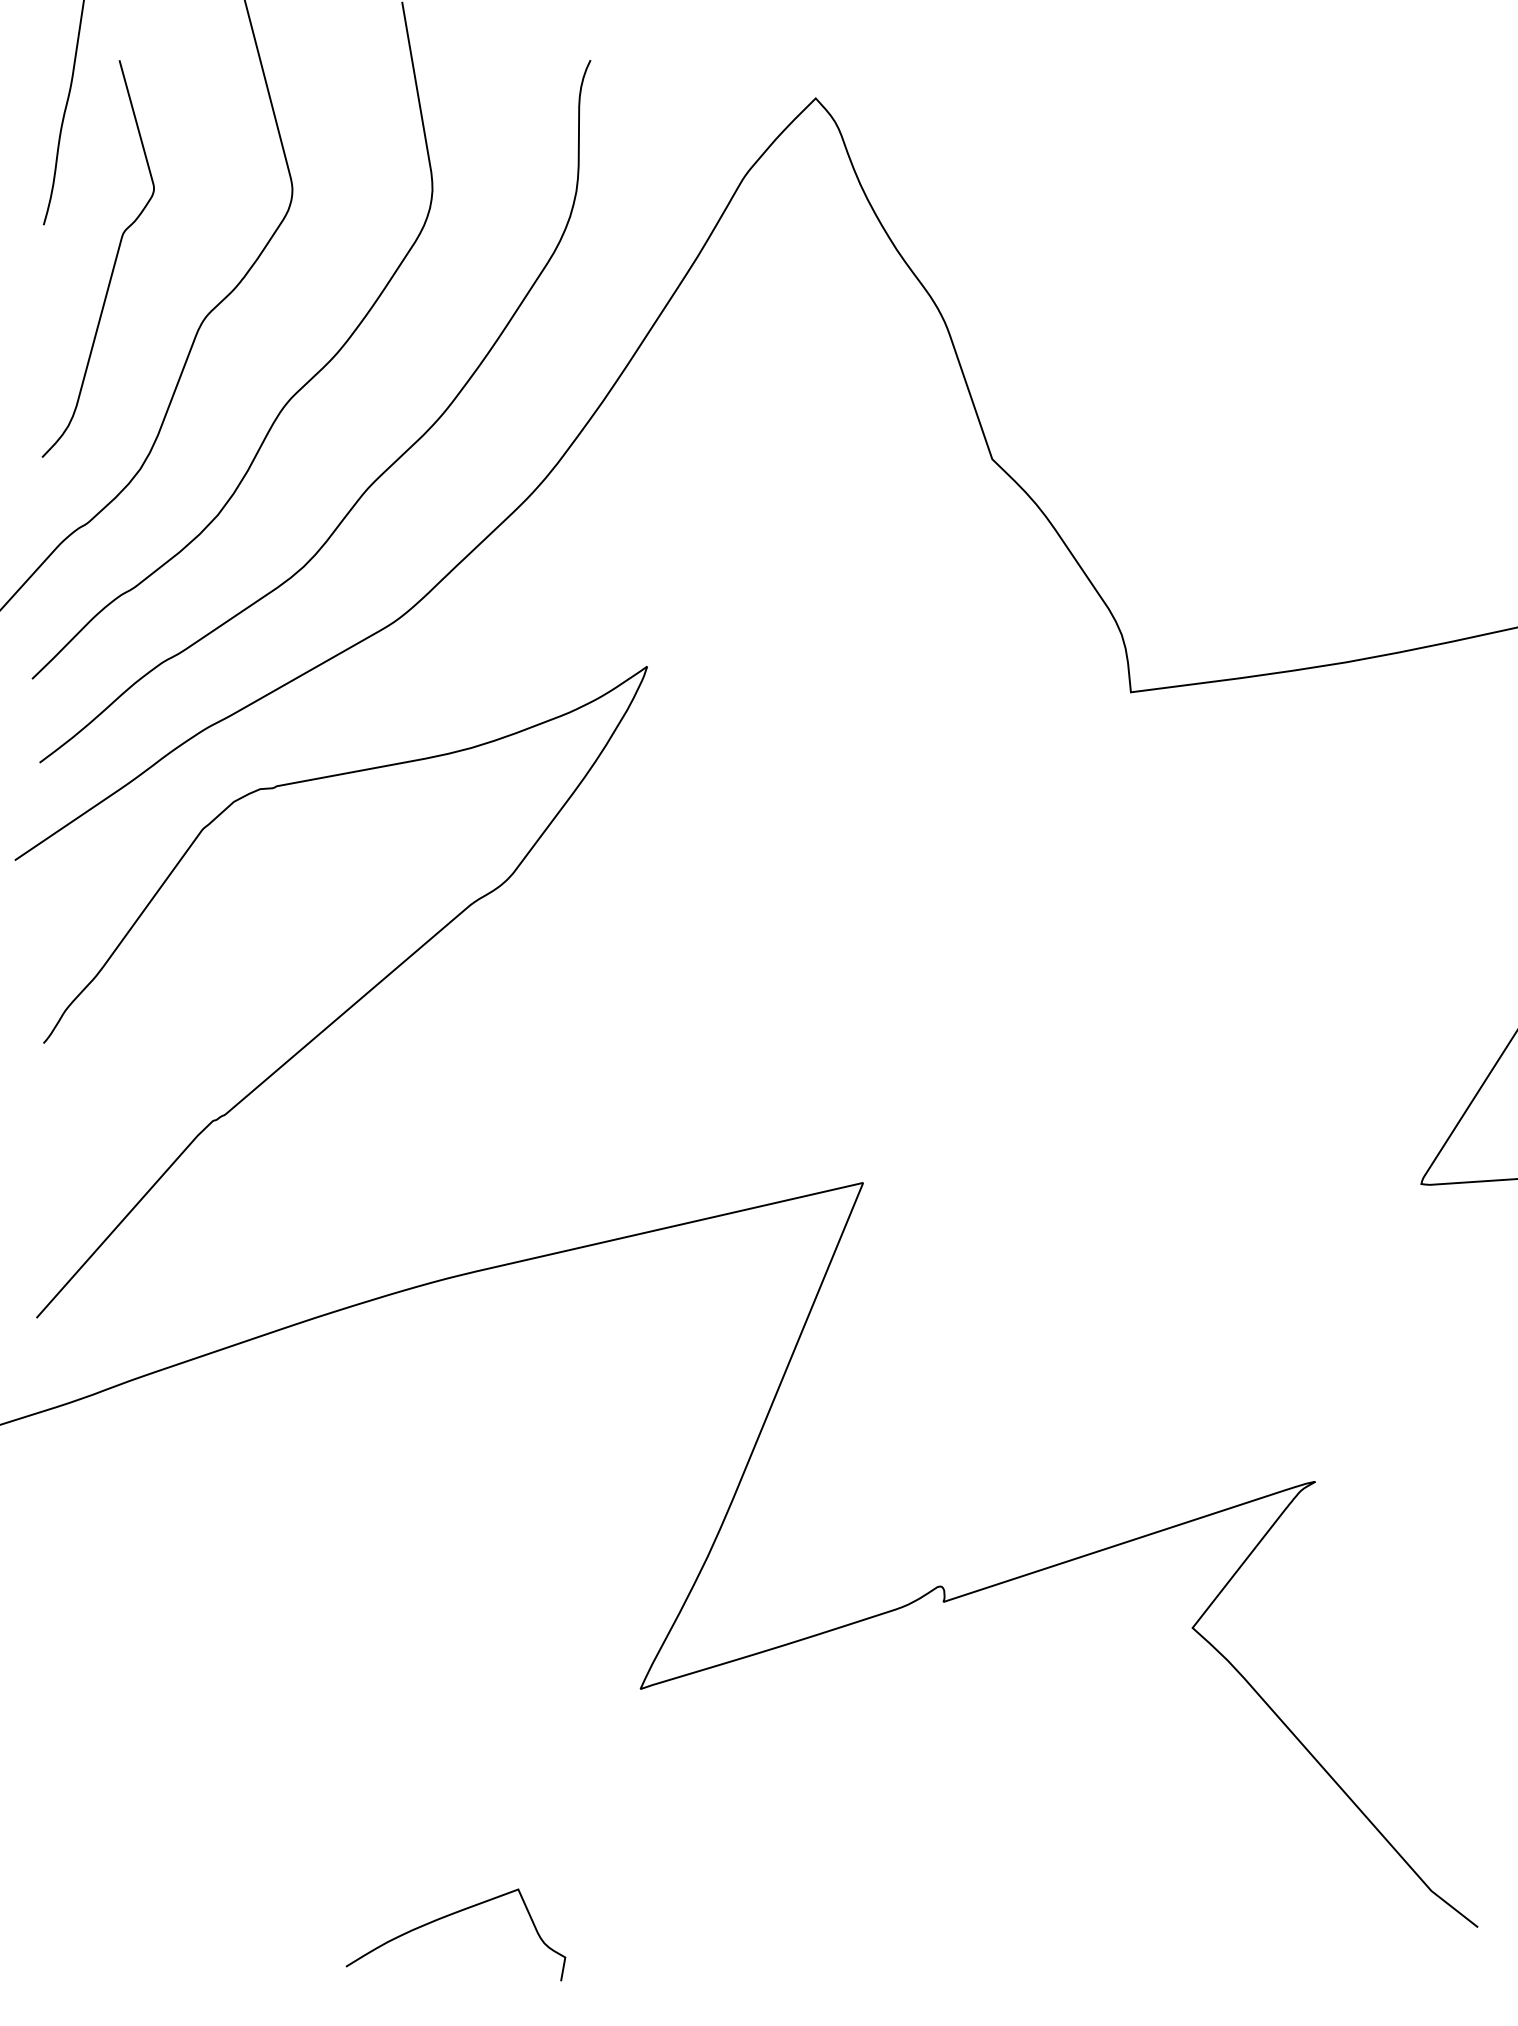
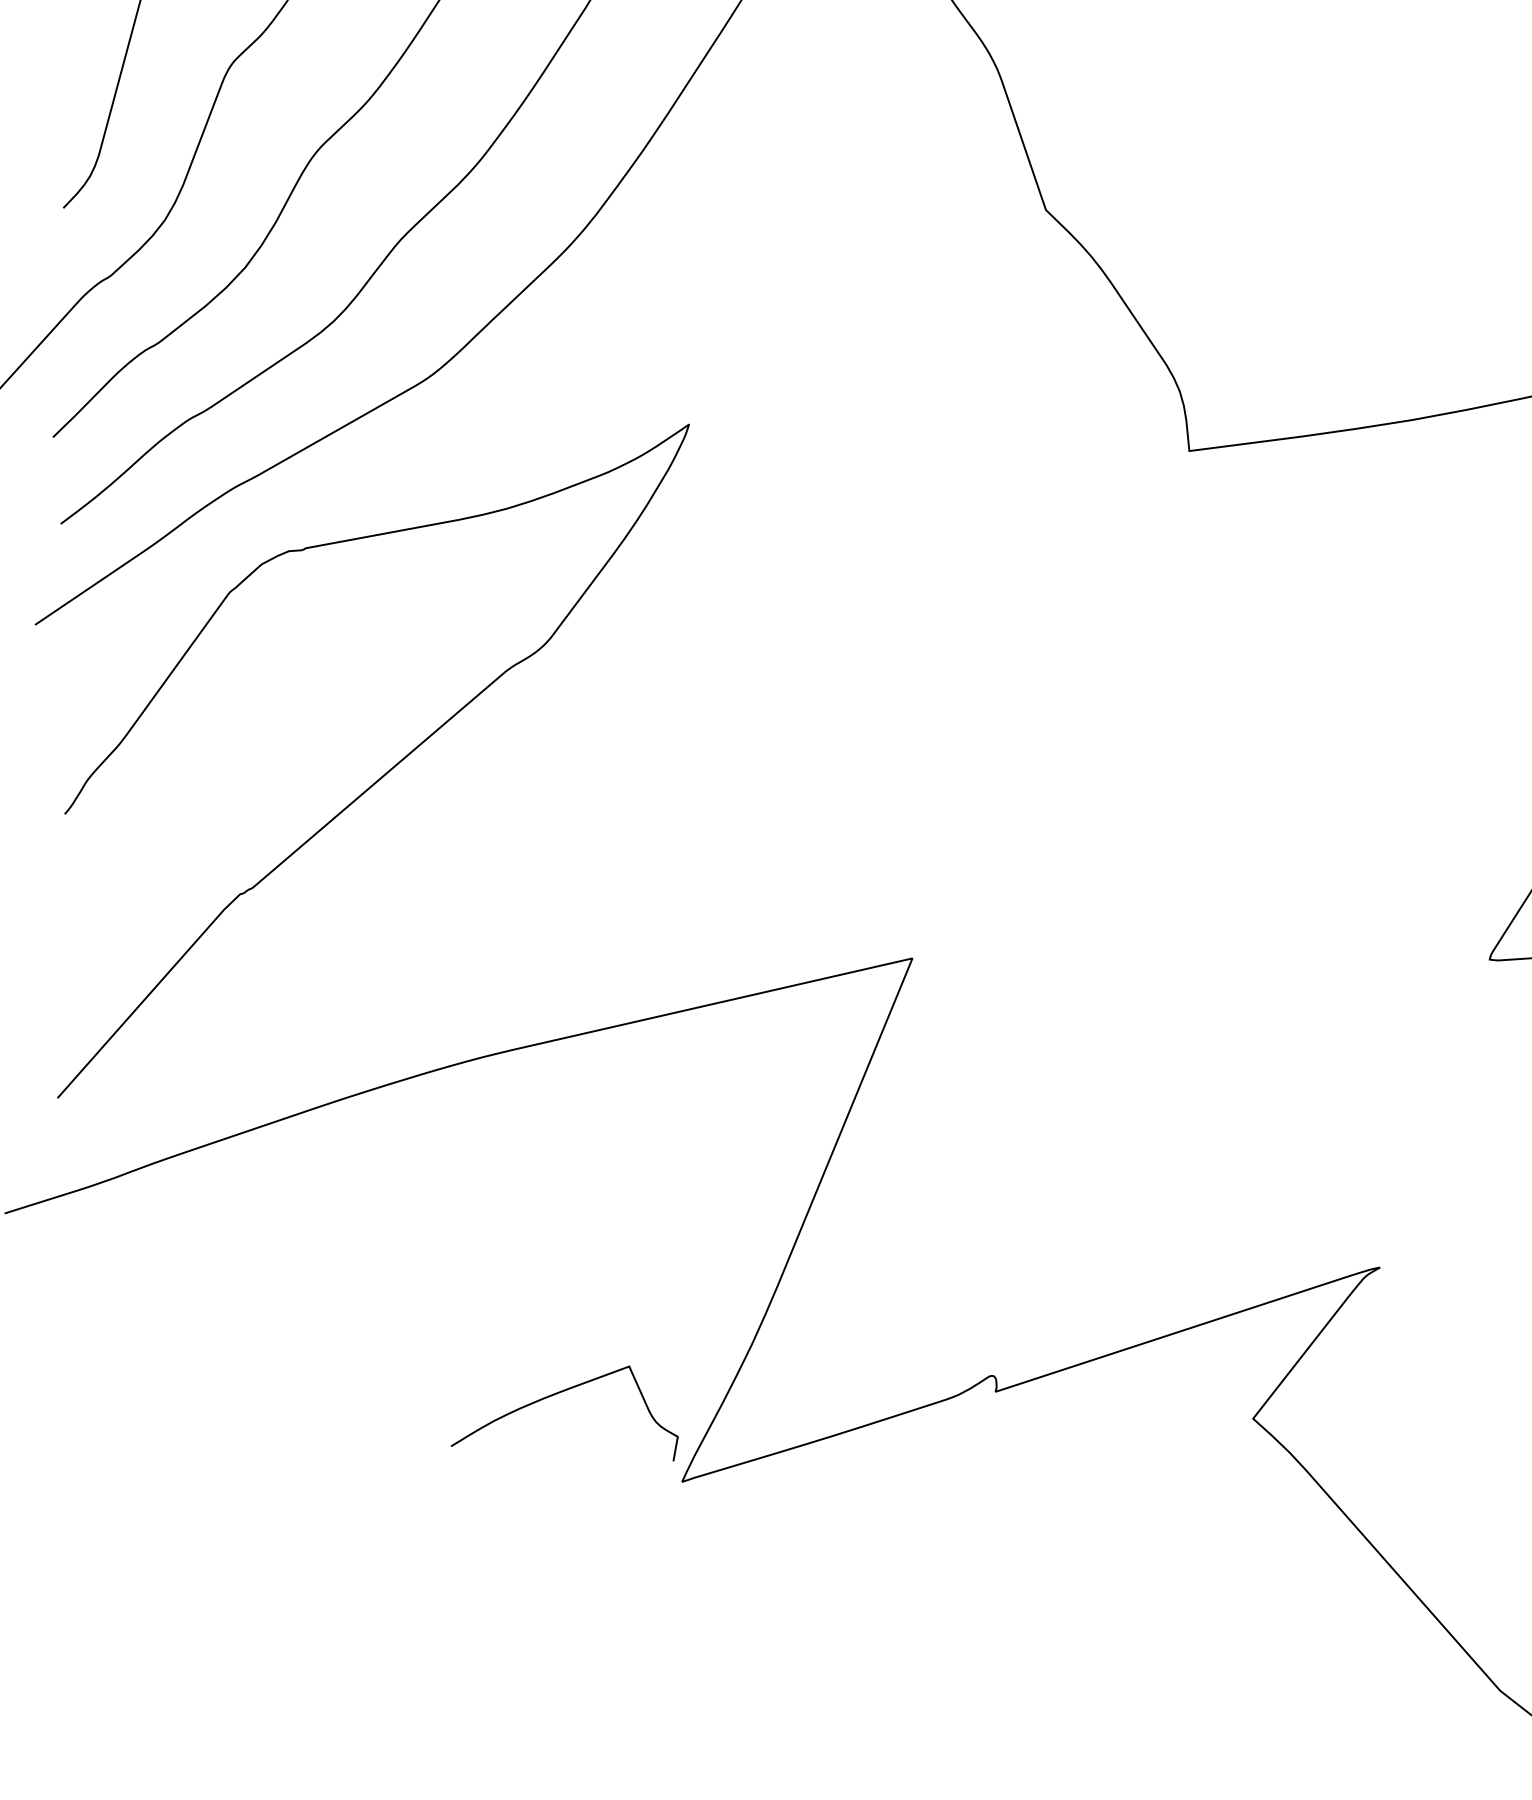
curve: (446, 1917) -> (554, 1395), moved

